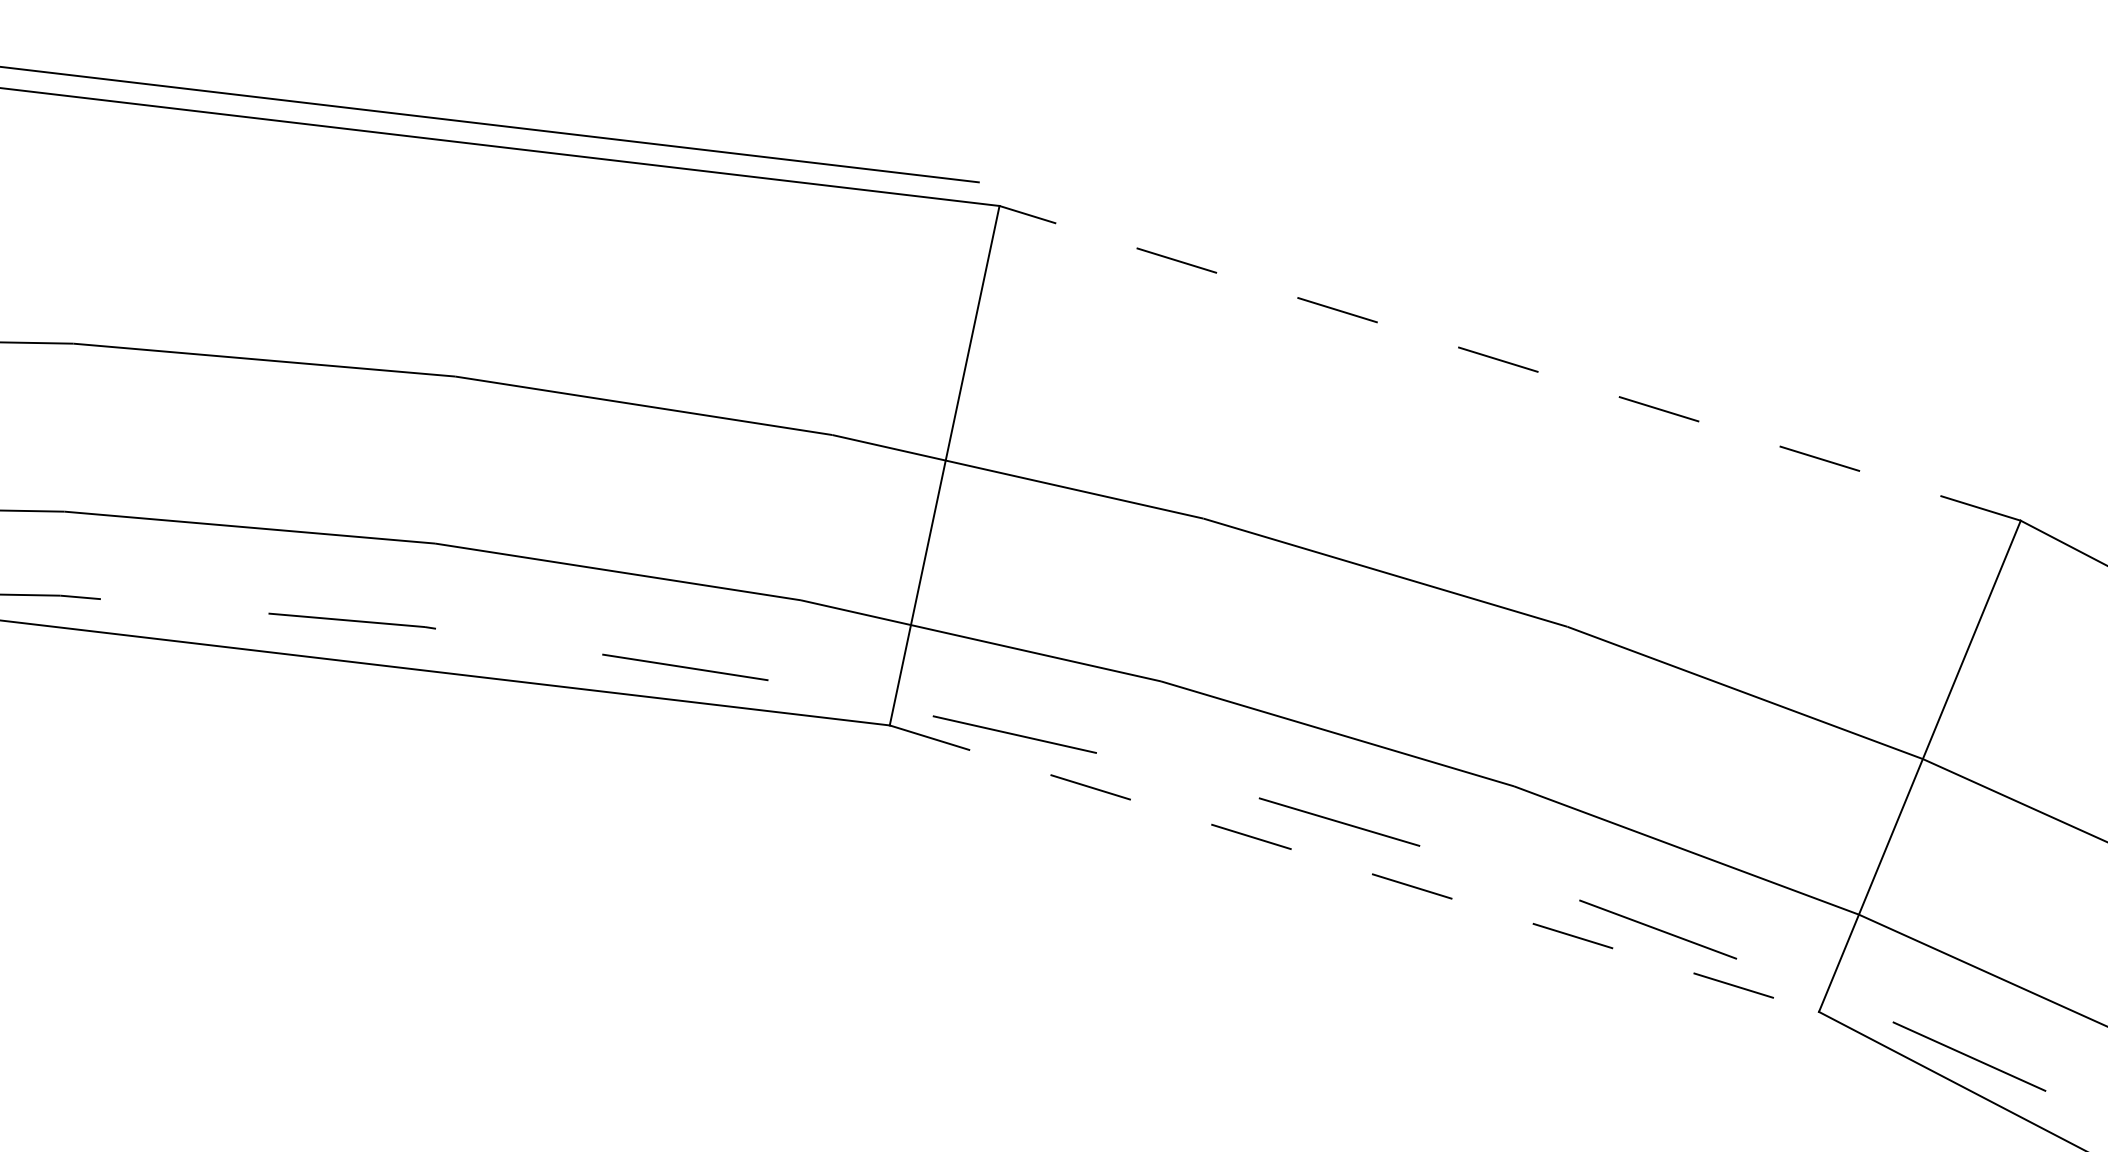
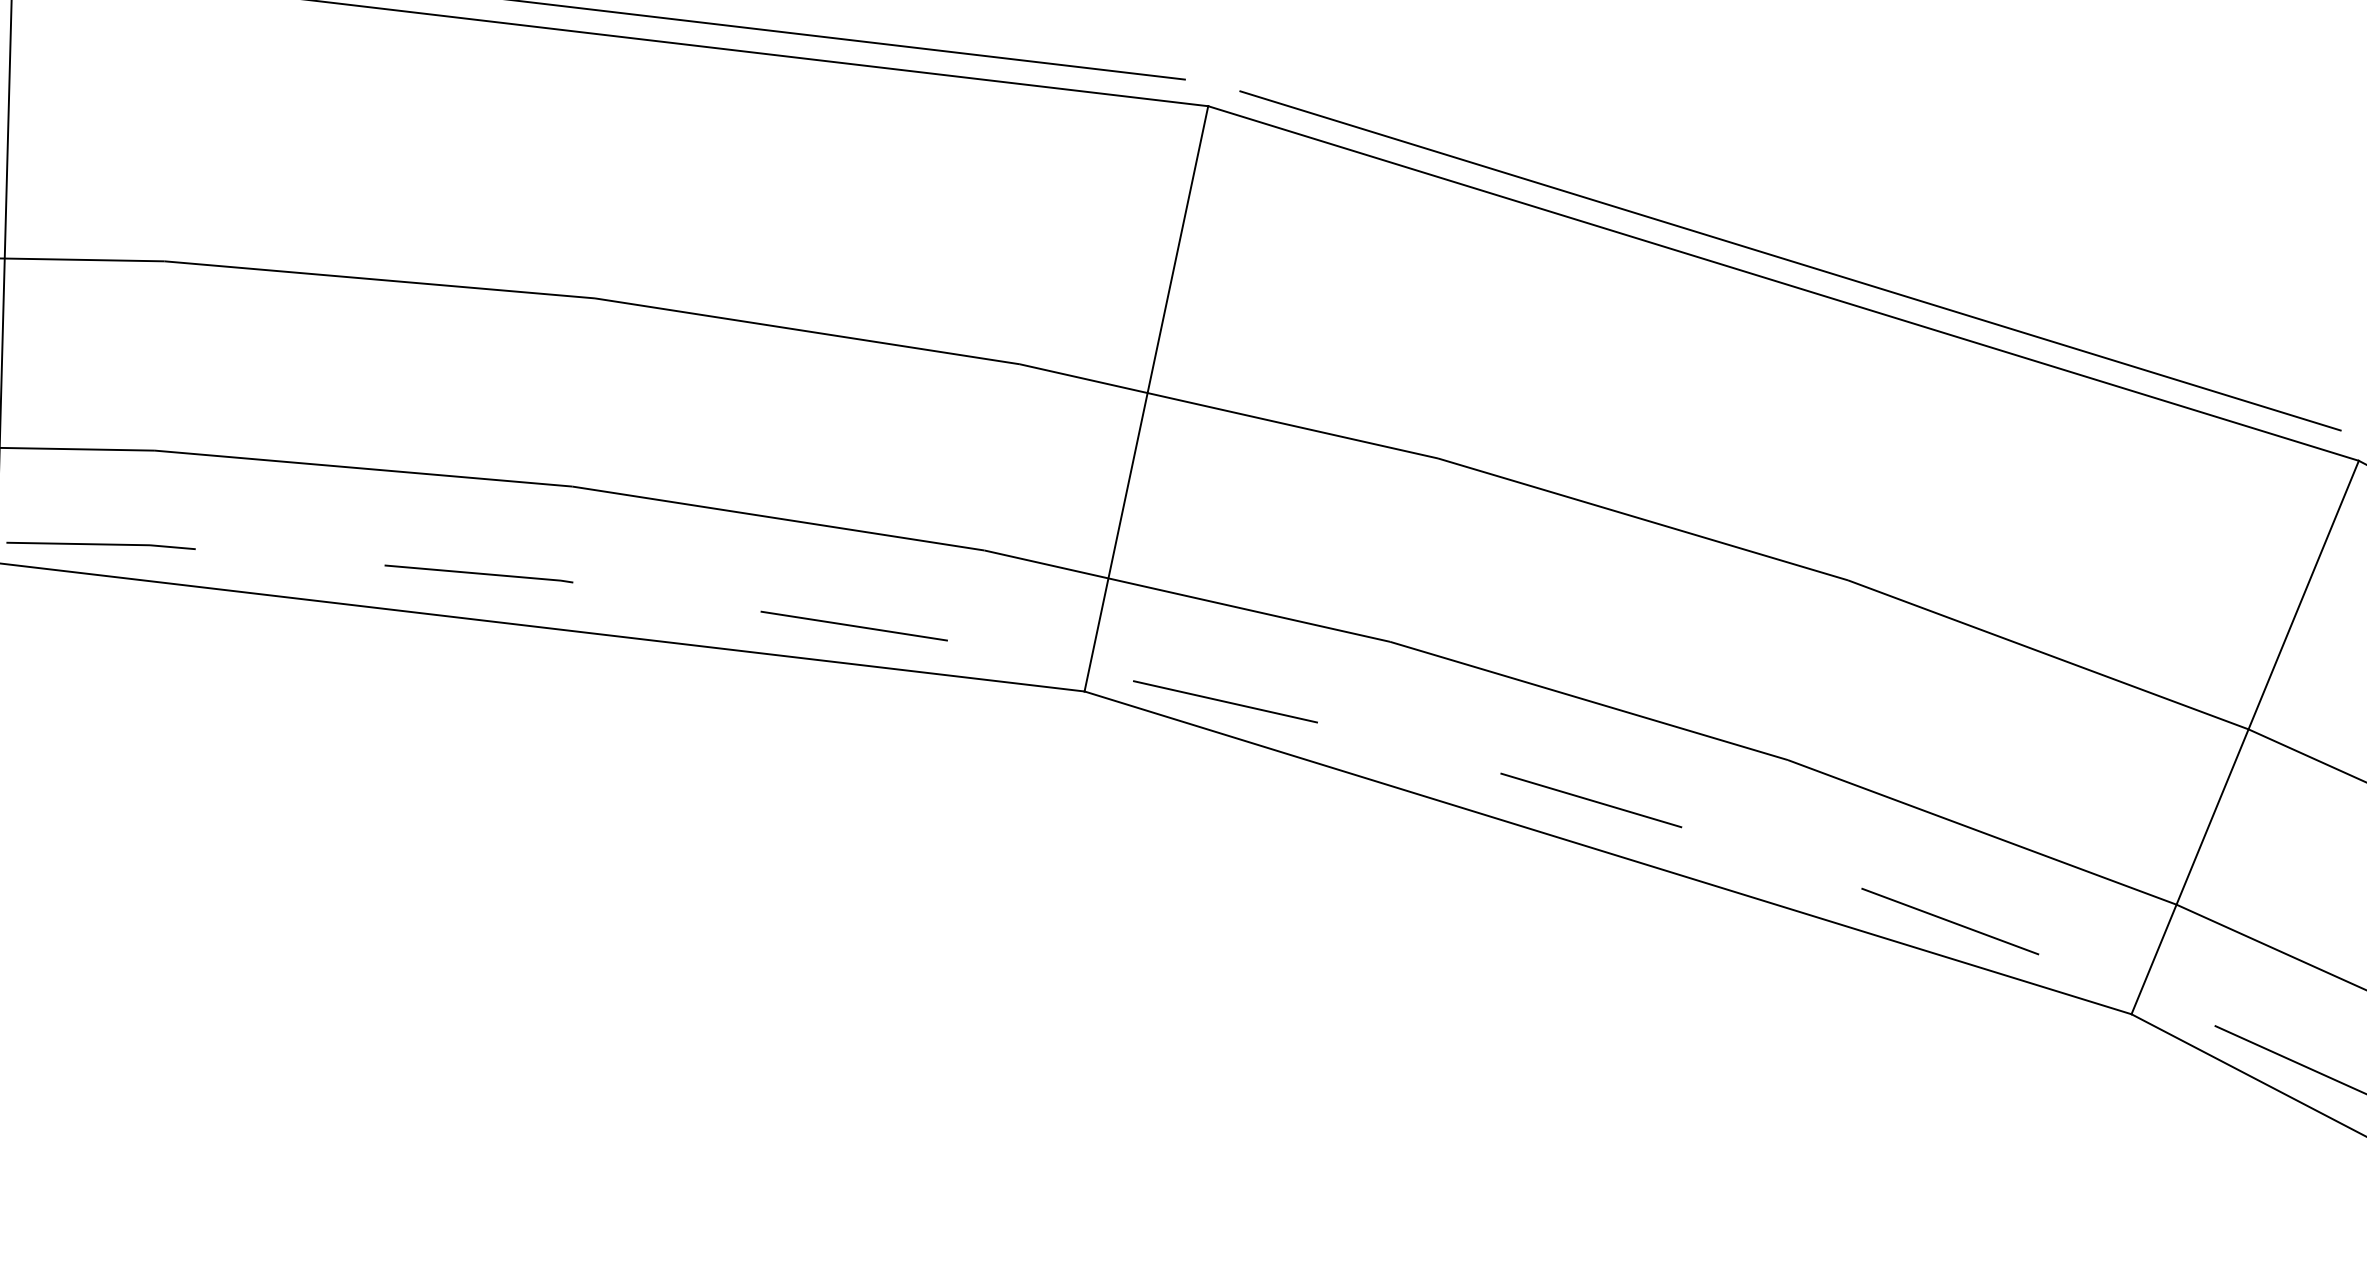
line: (1516, 342) -> (1790, 260), added
line: (1509, 363) -> (1782, 283), dashed -> solid
line: (1354, 868) -> (1608, 852), dashed -> solid

